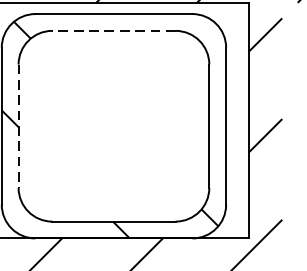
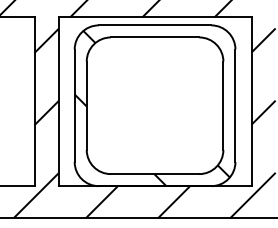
line: (113, 30) -> (154, 37), dashed -> solid
line: (18, 127) -> (86, 106), dashed -> solid

